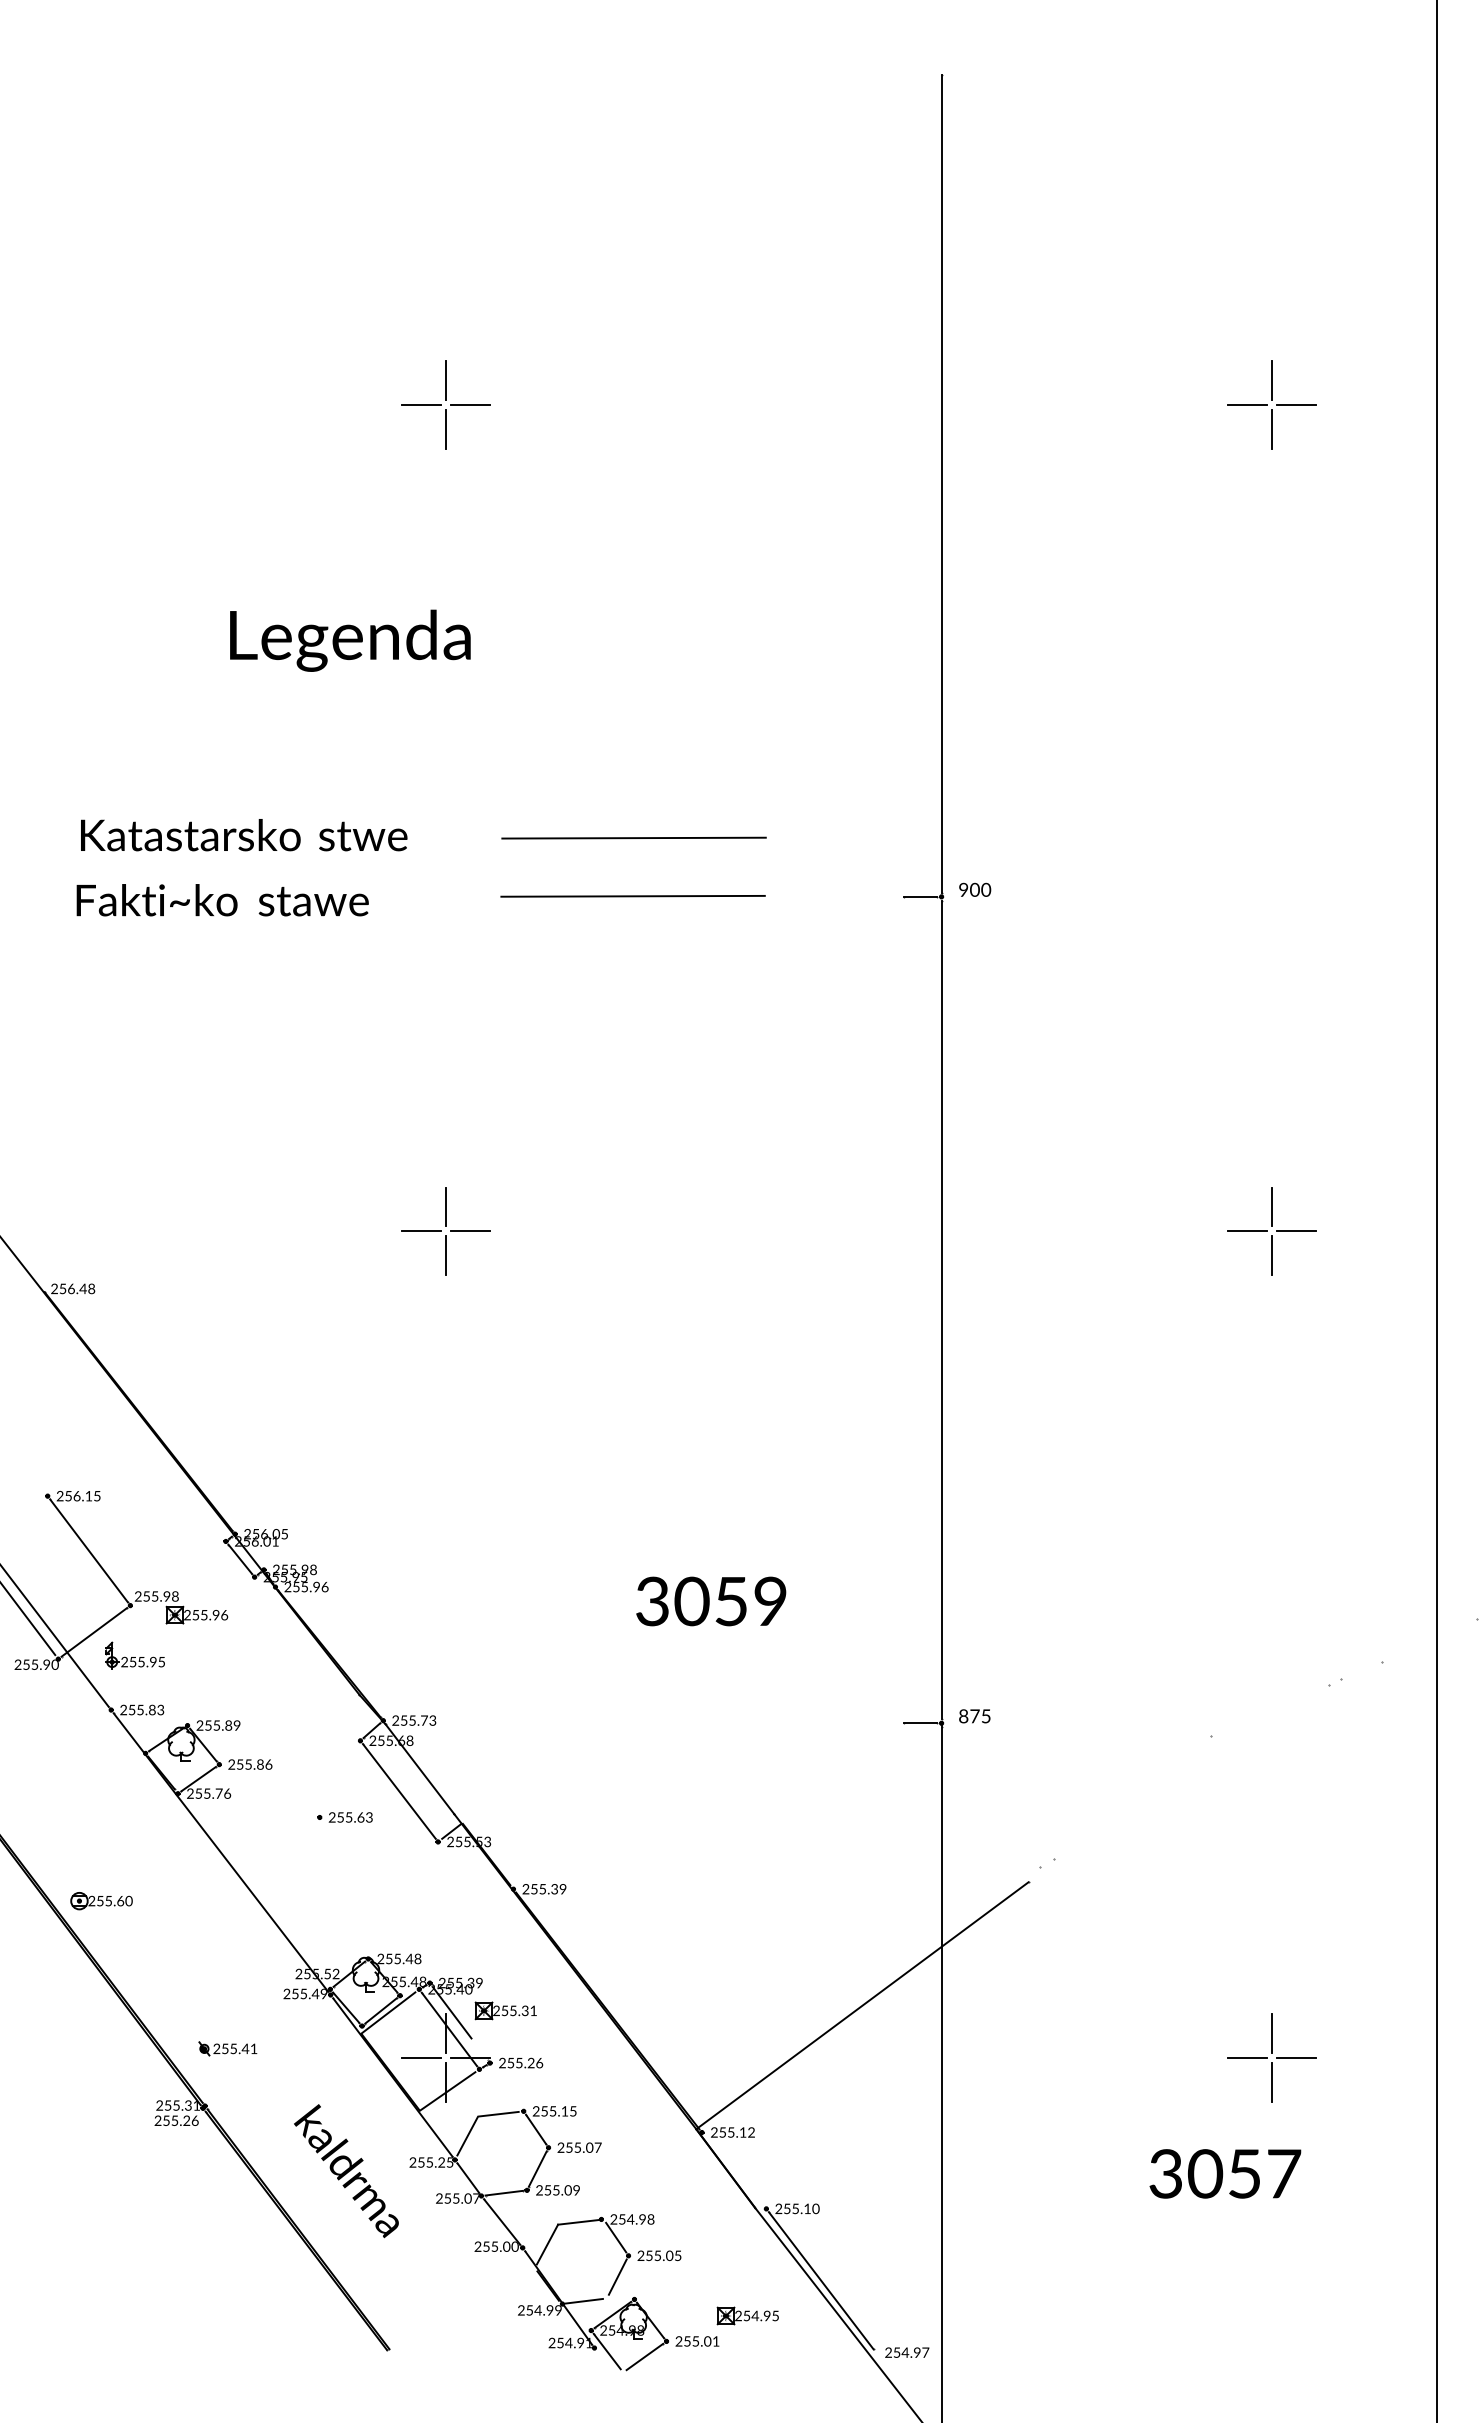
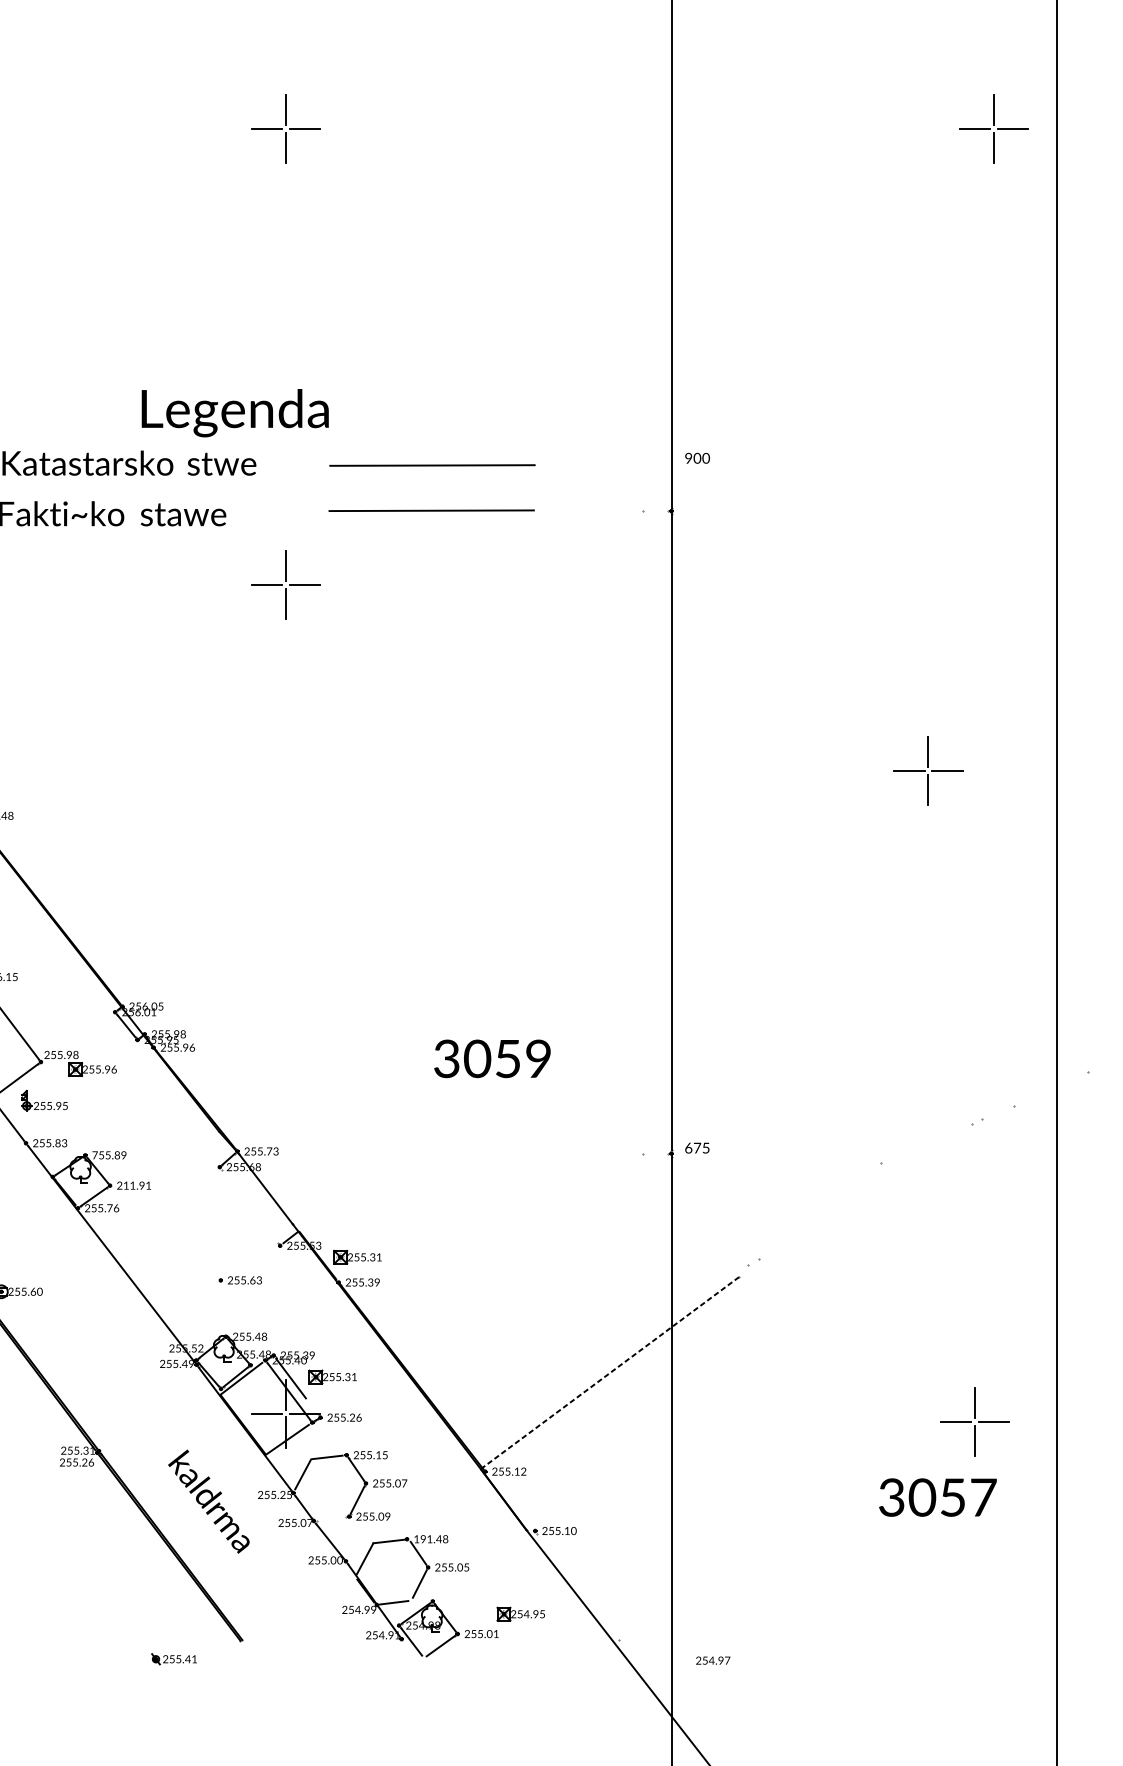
part: (1271, 404) -> (993, 128), moved
text: (350, 640) -> (235, 412), moved
text: (975, 889) -> (697, 458), moved
line: (920, 896) -> (655, 510), removed
part: (445, 1231) -> (285, 584), moved
text: (963, 1715) -> (688, 1147), 875 -> 675
line: (920, 1723) -> (655, 1153), removed
text: (199, 1725) -> (94, 1155), 255.89 -> 755.89
text: (254, 1764) -> (137, 1185), 255.86 -> 211.91
line: (398, 1791) -> (249, 1206), removed
part: (344, 1817) -> (240, 1280), moved
part: (537, 1856) -> (357, 1257), added
line: (862, 2005) -> (610, 1372), solid -> dashed
part: (227, 2048) -> (173, 1658), moved
part: (1271, 2057) -> (974, 1421), moved
text: (1225, 2173) -> (938, 1497), moved
line: (503, 2192) -> (330, 1518), removed
text: (628, 2219) -> (428, 1539), 254.98 -> 191.48
line: (820, 2280) -> (577, 1586), removed
text: (907, 2352) -> (713, 1660), moved

